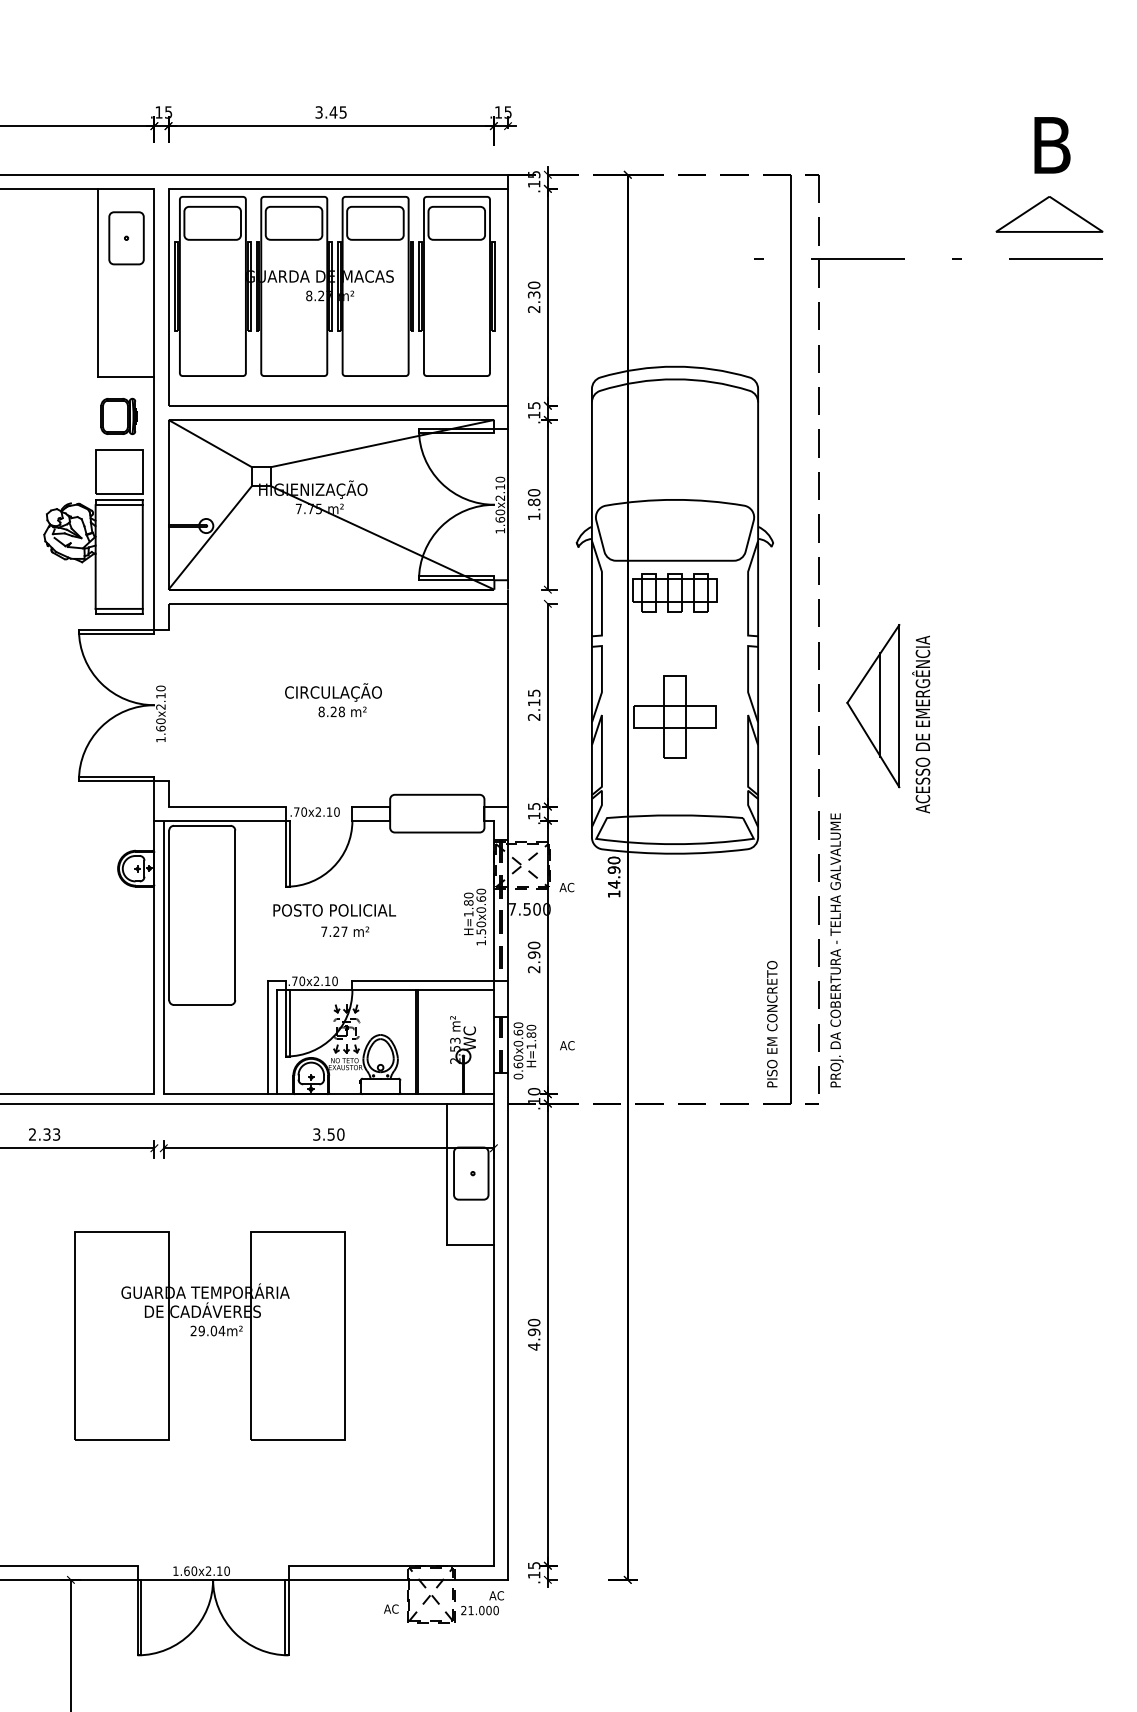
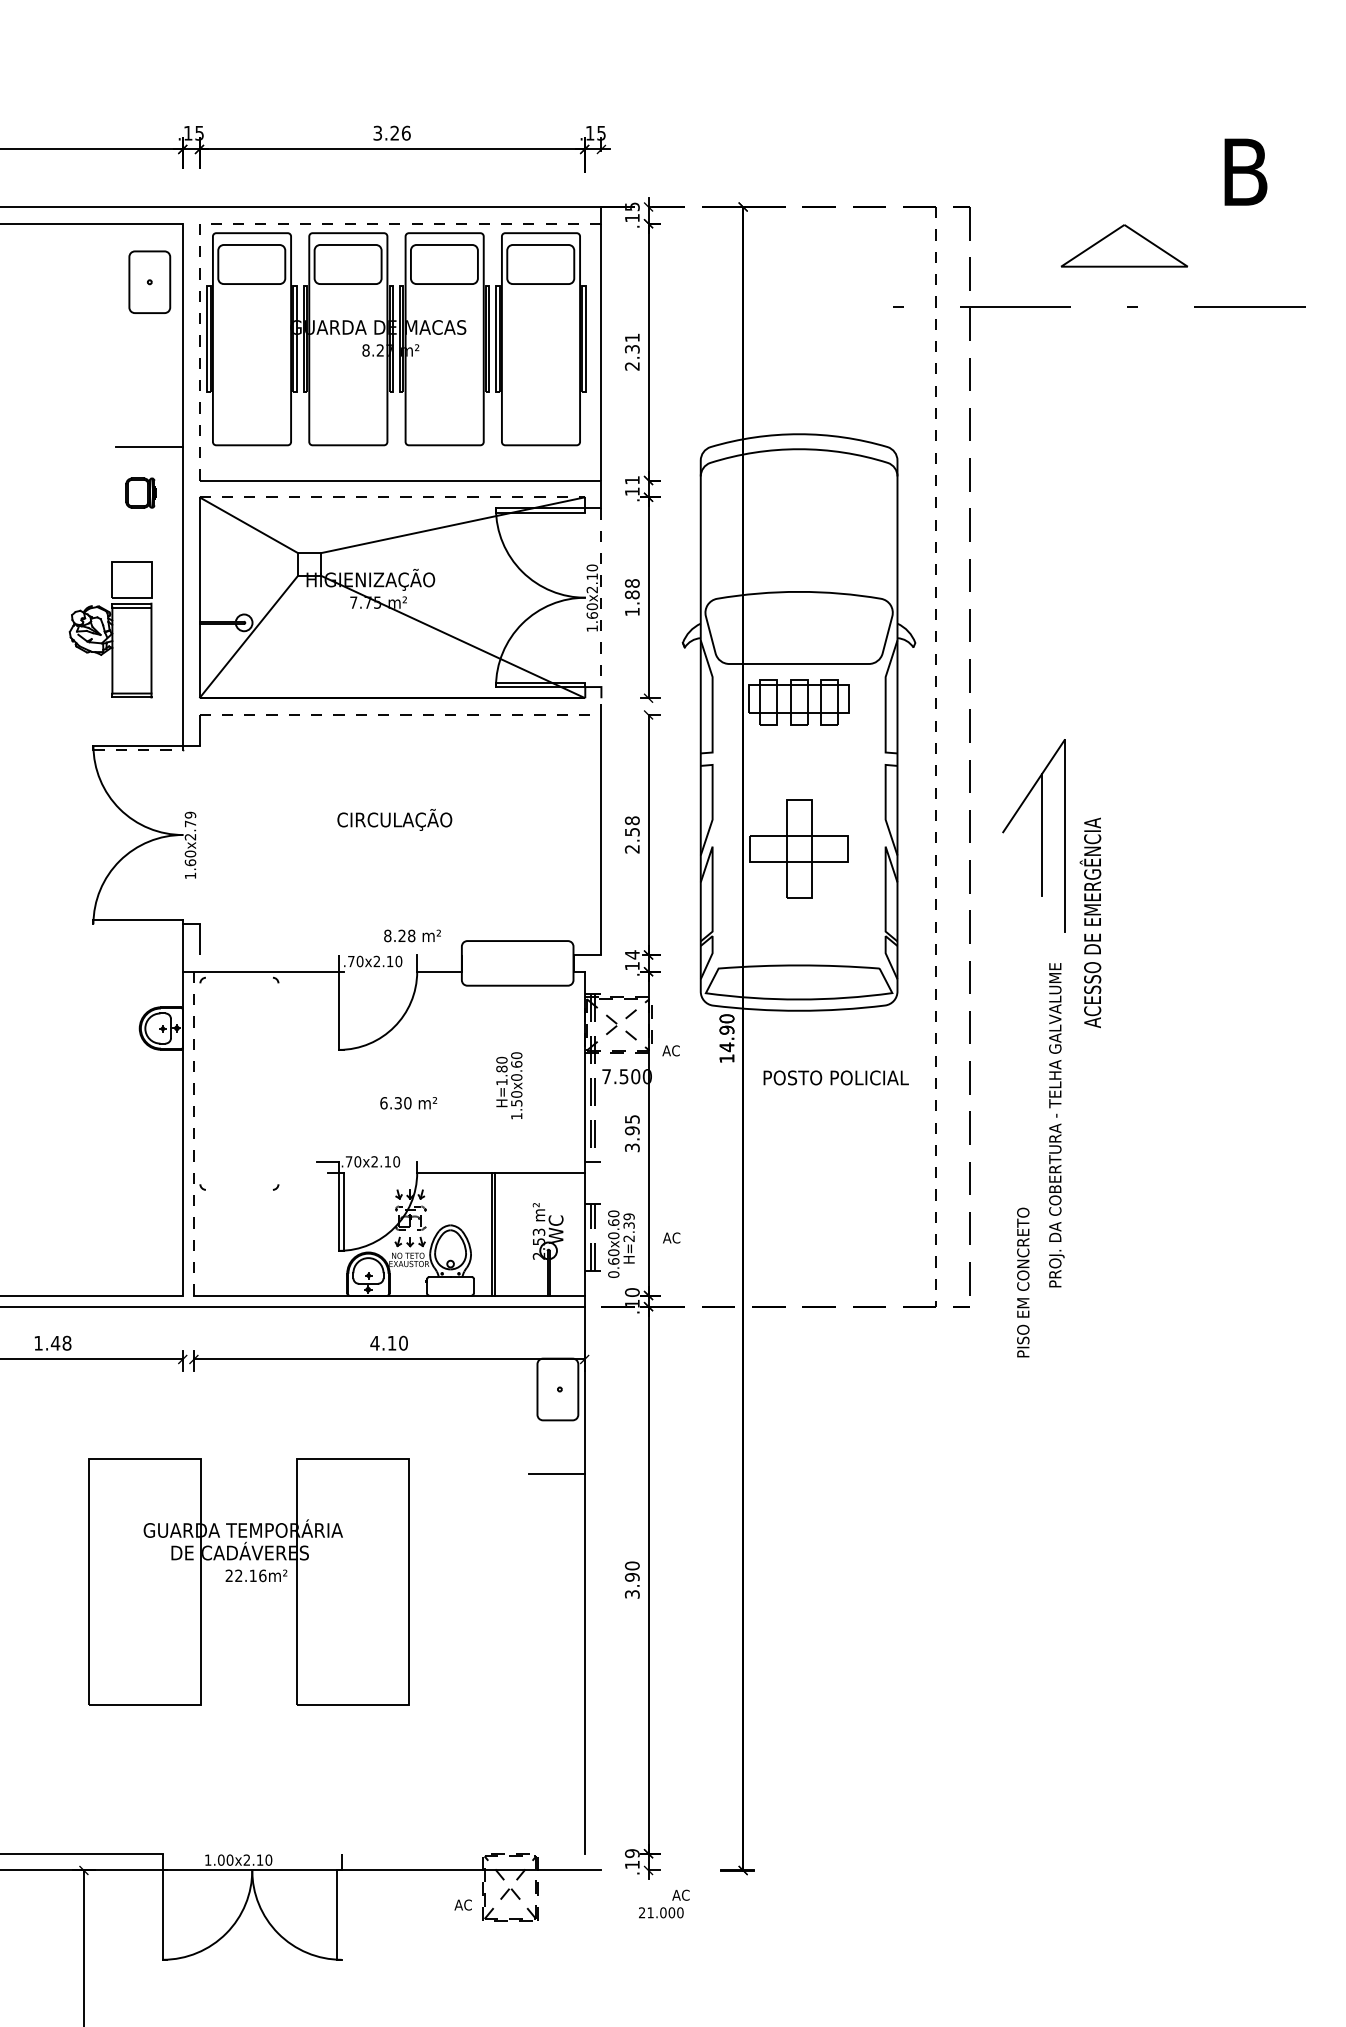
text: (338, 111) -> (400, 132), 3.45 -> 3.26
line: (229, 188) -> (271, 223), solid -> dashed
part: (1049, 214) -> (1124, 245), moved
line: (97, 283) -> (115, 335), removed
text: (534, 284) -> (632, 337), 2.30 -> 2.31
text: (534, 405) -> (632, 480), .15 -> .11
part: (118, 415) -> (140, 492), size x0.7
line: (331, 420) -> (392, 497), solid -> dashed
text: (534, 492) -> (632, 583), 1.80 -> 1.88
line: (508, 505) -> (601, 598), solid -> dashed
part: (93, 531) -> (110, 629), size x0.7
line: (345, 603) -> (409, 714), solid -> dashed
line: (117, 633) -> (138, 750), solid -> dashed
line: (791, 638) -> (936, 756), solid -> dashed
text: (160, 692) -> (190, 819), 1.60x2.10 -> 1.60x2.79
text: (533, 698) -> (631, 826), 2.15 -> 2.58
text: (342, 711) -> (412, 935), moved
text: (921, 724) -> (1090, 922), moved
line: (873, 745) -> (1033, 882), removed
line: (116, 780) -> (137, 924), removed
text: (534, 806) -> (632, 954), .15 -> .14
line: (227, 807) -> (269, 955), removed
line: (371, 807) -> (439, 955), removed
line: (201, 825) -> (238, 977), removed
line: (290, 853) -> (343, 1010), removed
text: (334, 910) -> (835, 1077), moved
line: (169, 915) -> (200, 1083), removed
line: (235, 915) -> (278, 1083), removed
text: (475, 916) -> (509, 1085), moved
text: (334, 932) -> (395, 1103), 7.27 -> 6.30
text: (836, 950) -> (1056, 1125), moved
line: (163, 957) -> (193, 1133), solid -> dashed
text: (533, 957) -> (631, 1133), 2.90 -> 3.95
line: (422, 981) -> (500, 1161), removed
line: (319, 990) -> (378, 1172), removed
line: (201, 1004) -> (238, 1189), removed
text: (772, 1024) -> (1023, 1282), moved
text: (530, 1036) -> (628, 1227), H=1.80 -> H=2.39
line: (267, 1037) -> (316, 1228), removed
line: (276, 1041) -> (327, 1233), removed
text: (44, 1133) -> (52, 1342), 2.33 -> 1.48
text: (323, 1133) -> (383, 1342), 3.50 -> 4.10
line: (446, 1174) -> (528, 1390), removed
line: (508, 1193) -> (601, 1412), removed
text: (211, 1330) -> (250, 1575), 29.04m² -> 22.16m²
text: (533, 1346) -> (631, 1594), 4.90 -> 3.90
line: (390, 1565) -> (462, 1853), removed
text: (534, 1565) -> (632, 1853), .15 -> .19
text: (187, 1570) -> (221, 1859), 1.60x2.10 -> 1.00x2.10
text: (482, 1602) -> (664, 1903), moved
line: (141, 1617) -> (167, 1914), removed
line: (288, 1617) -> (341, 1914), removed

